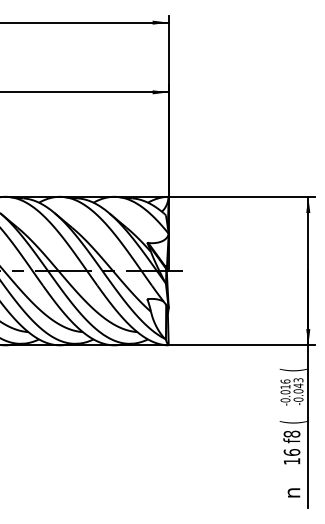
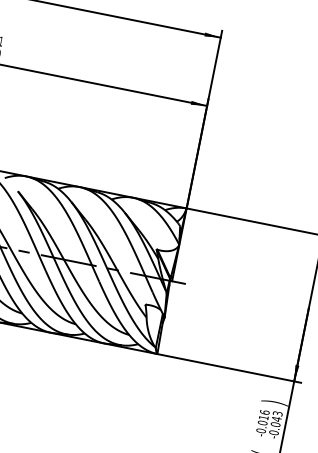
text: (292, 369) -> (274, 402), ( -> )

